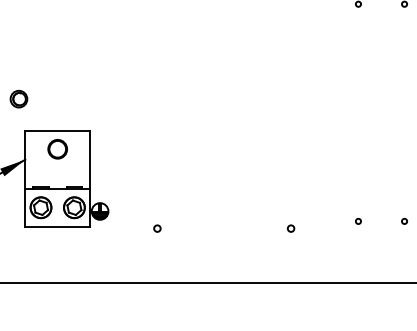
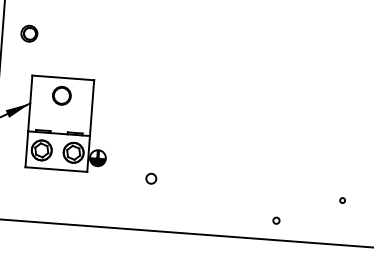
part: (18, 99) -> (28, 34), moved
circle: (358, 220) -> (342, 199), moved
circle: (157, 228) -> (151, 178), size x1.6
circle: (290, 228) -> (275, 220), moved

